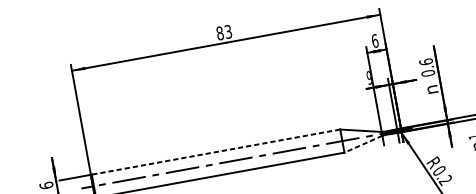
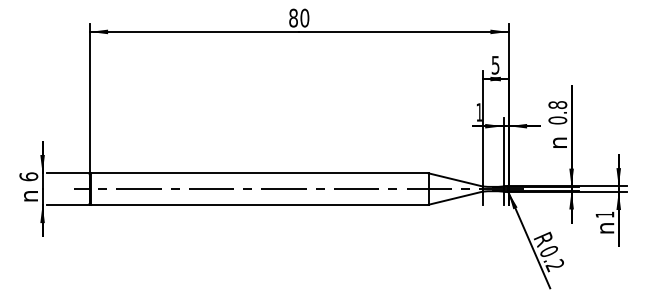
text: (228, 31) -> (304, 17), 83 -> 80
text: (374, 40) -> (495, 64), 6 -> 5
text: (425, 61) -> (557, 104), 0.6 -> 0.8
text: (368, 78) -> (478, 112), 9 -> 1
line: (363, 144) -> (455, 198), dashed -> solid
line: (215, 152) -> (259, 173), dashed -> solid

